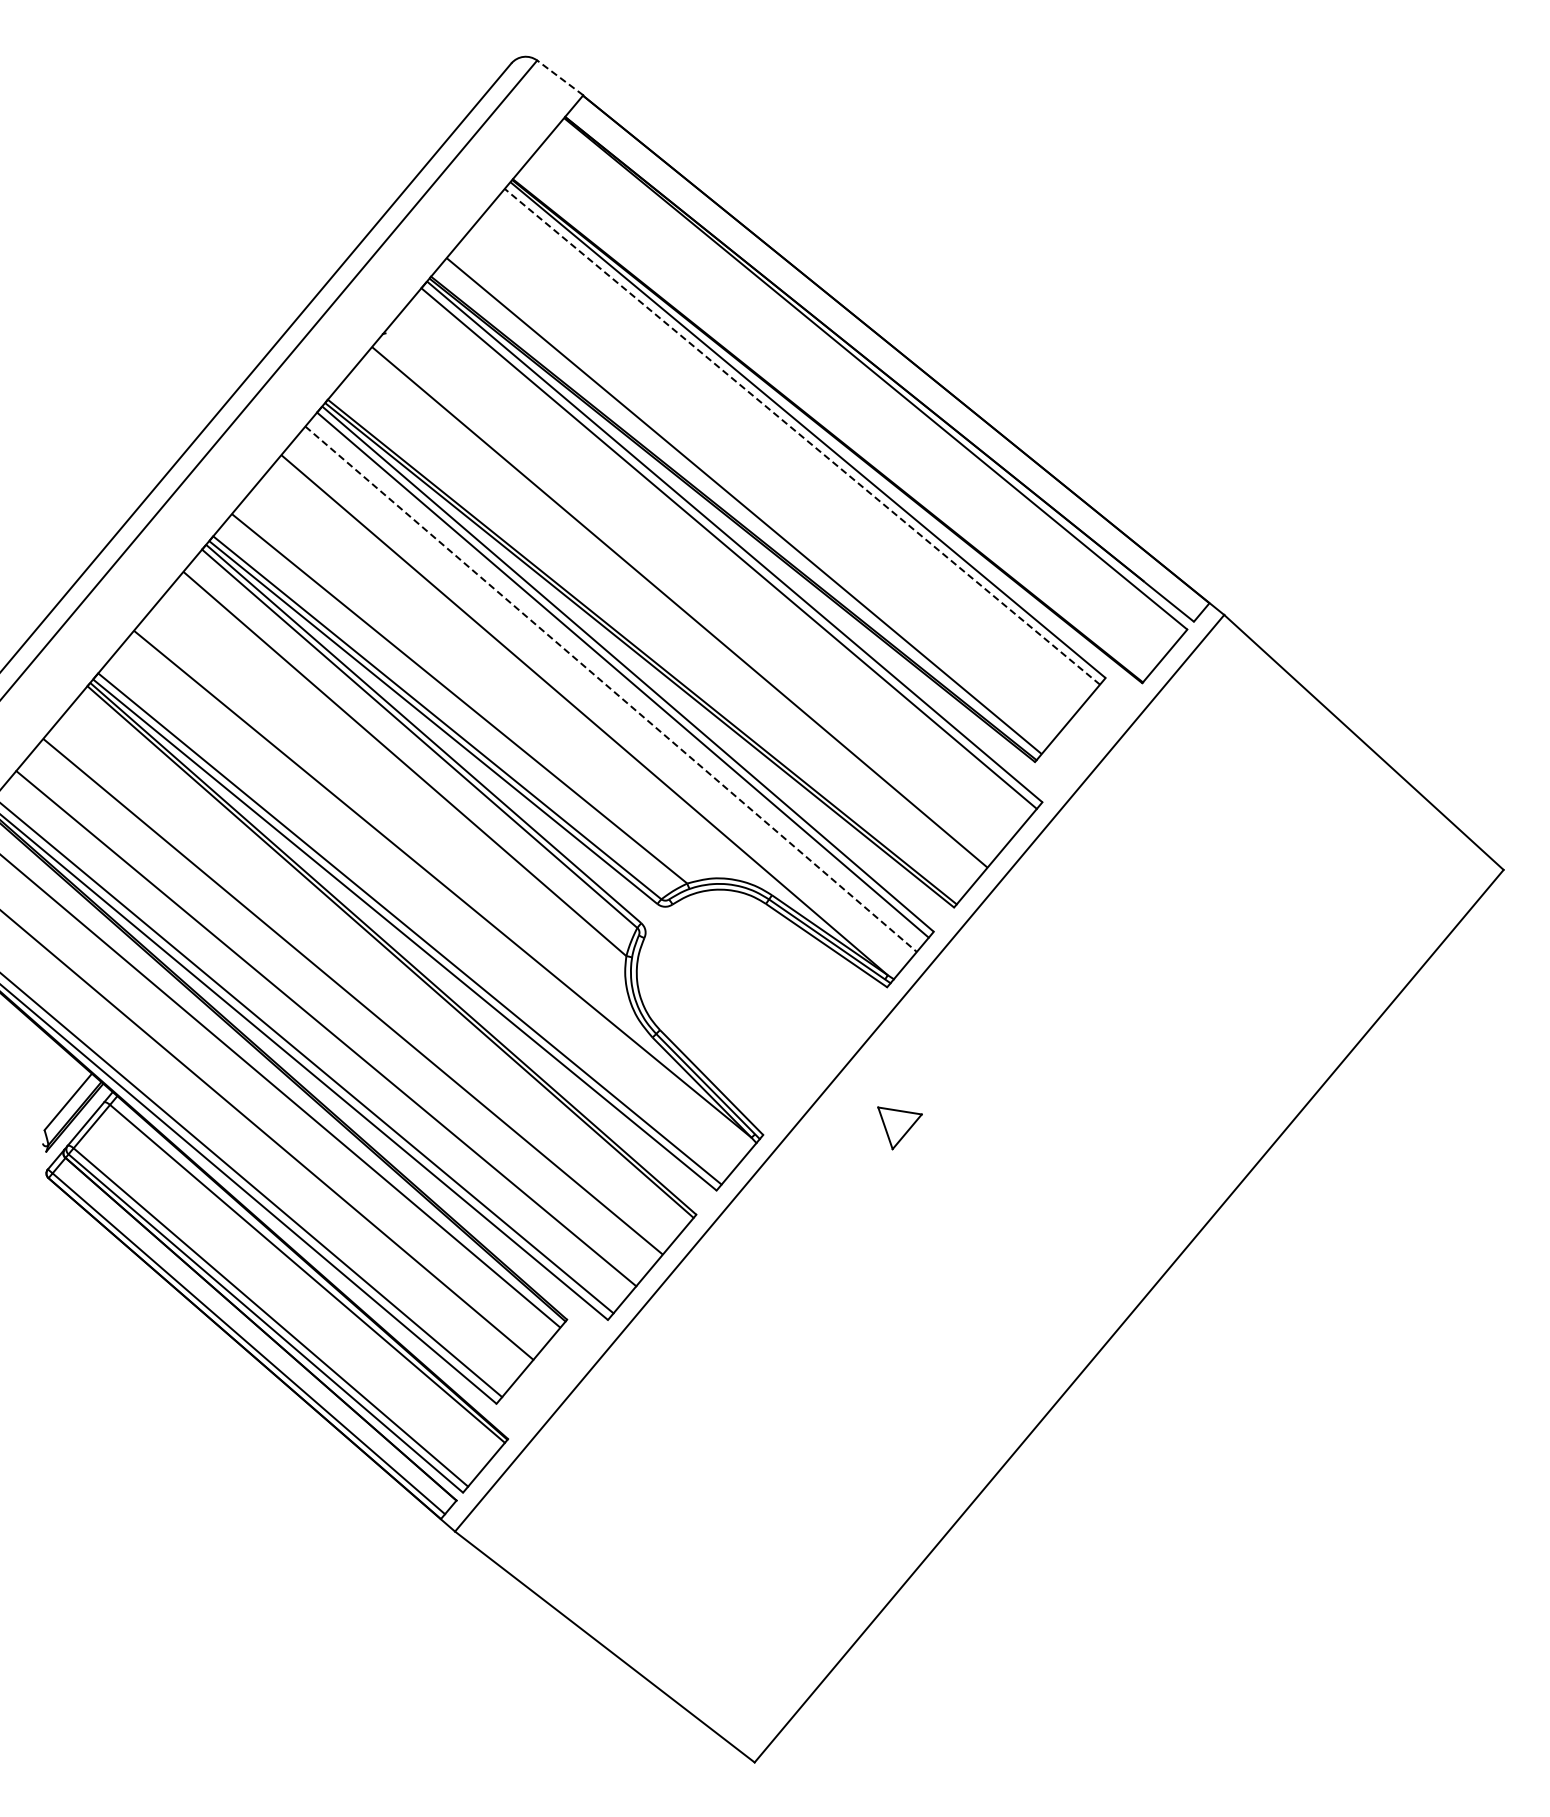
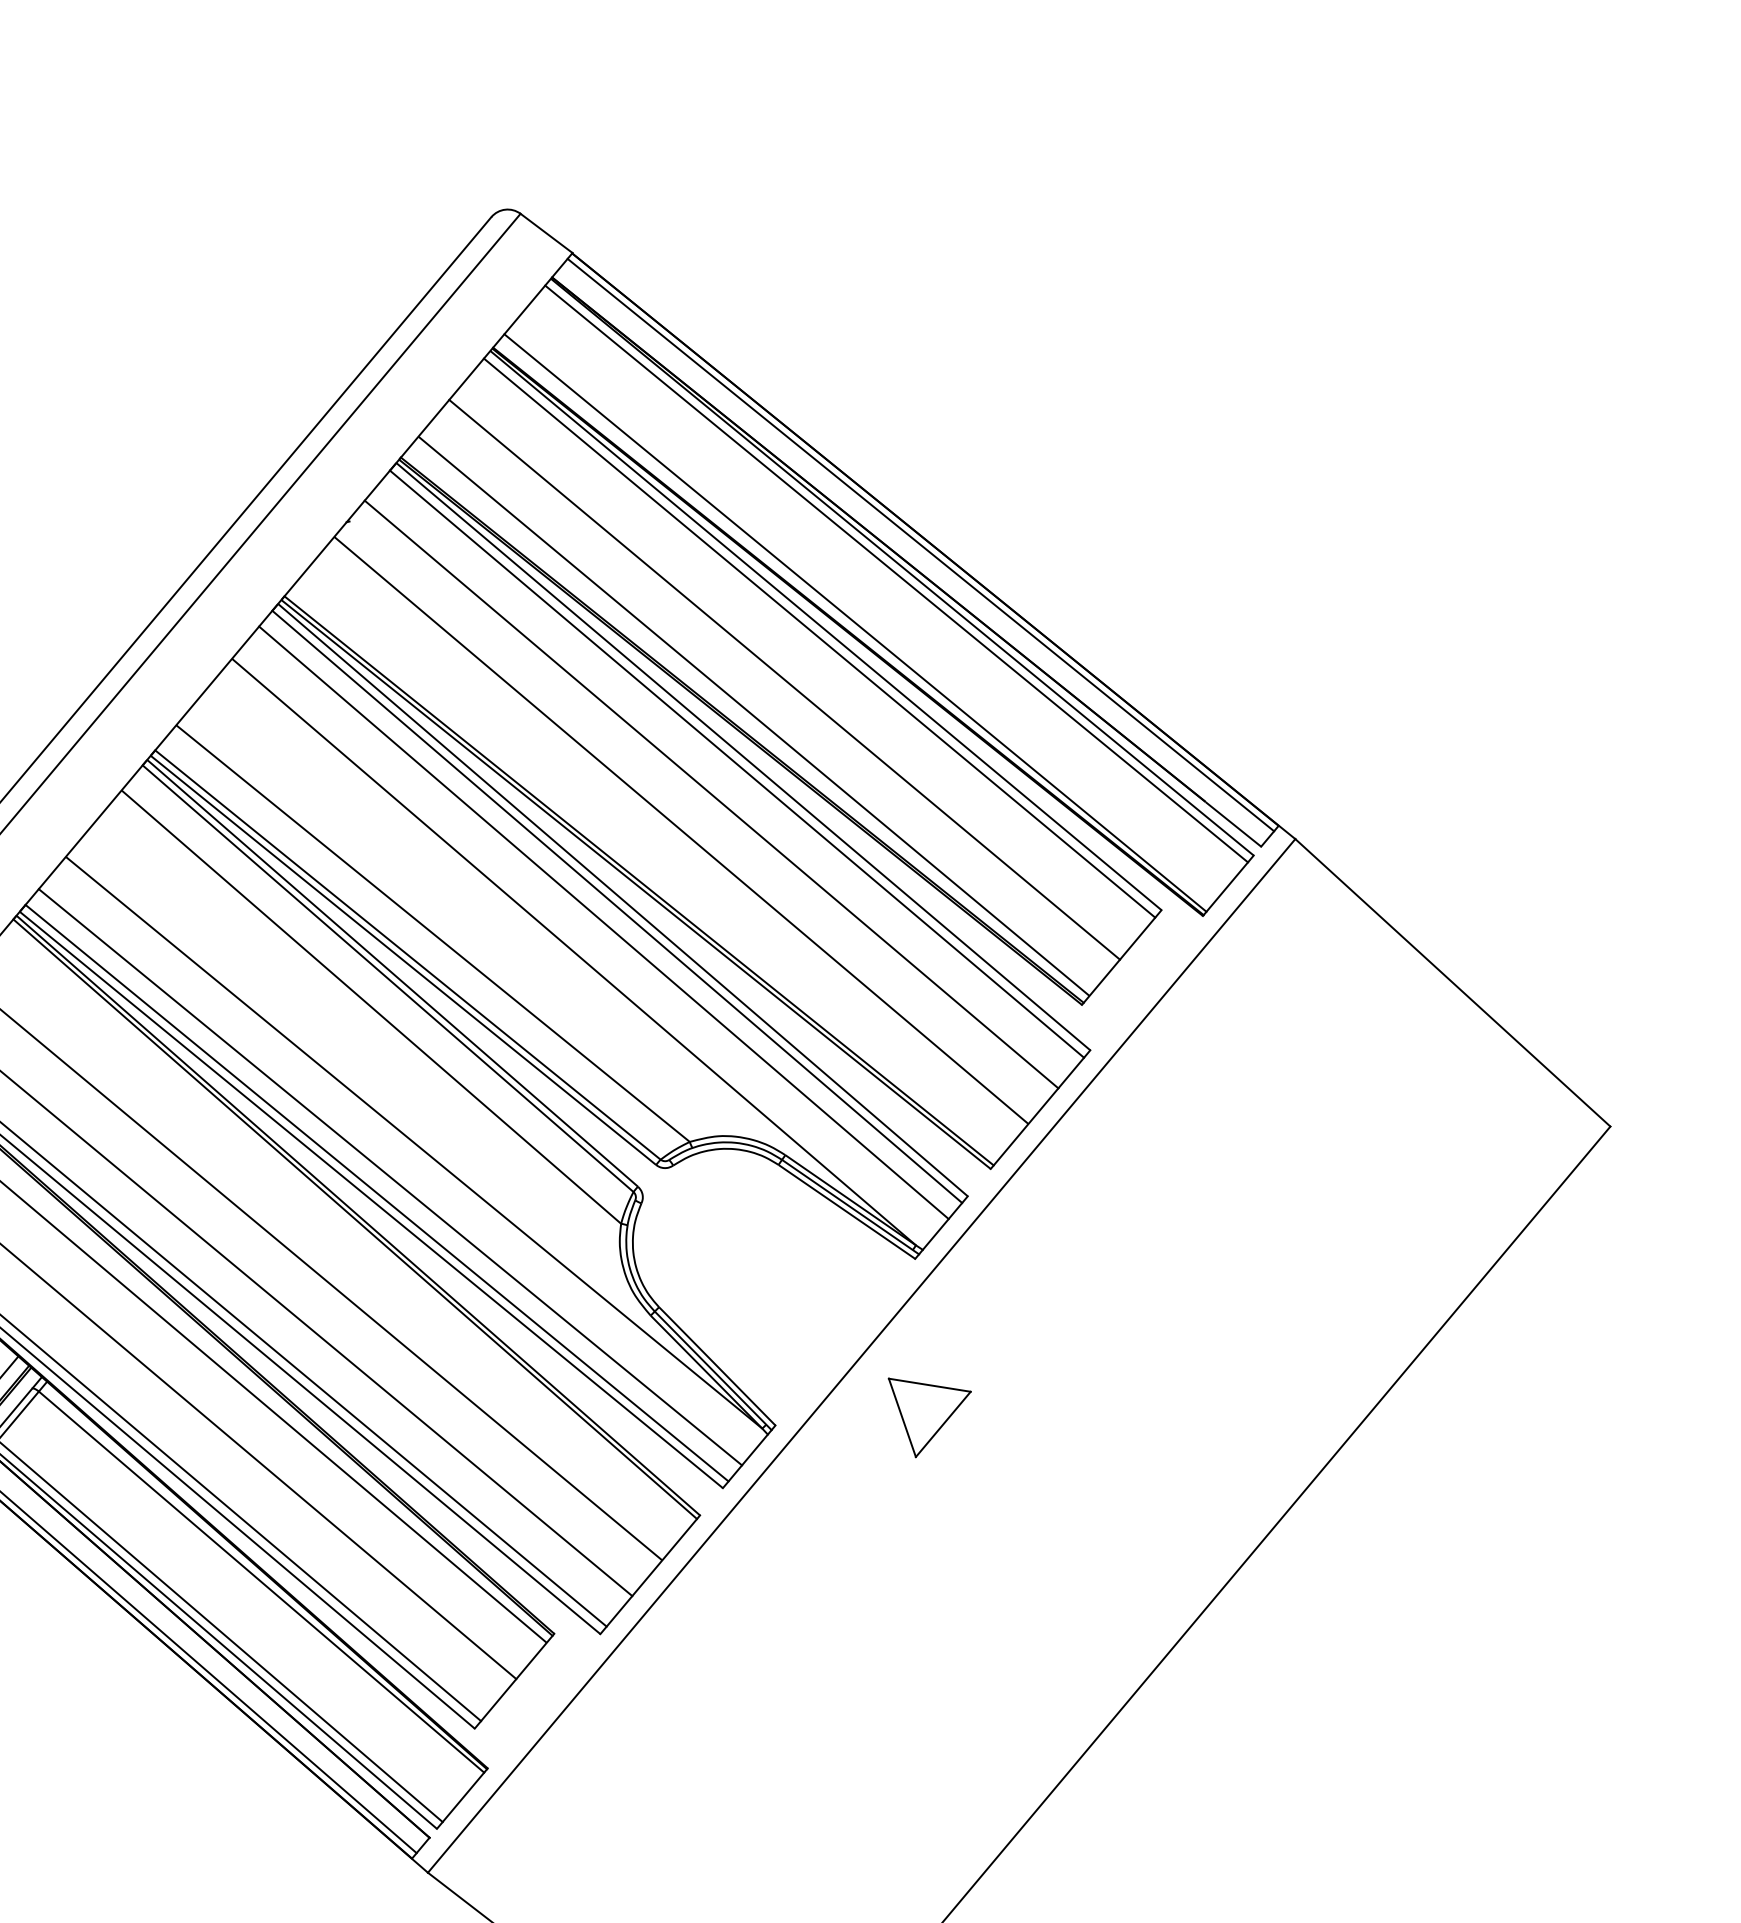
line: (560, 77) -> (546, 232), dashed -> solid
line: (891, 354) -> (920, 545), added
line: (870, 379) -> (896, 573), added
line: (833, 423) -> (854, 623), added
line: (802, 436) -> (819, 637), dashed -> solid
line: (770, 473) -> (783, 679), added
line: (706, 575) -> (711, 794), added
line: (611, 689) -> (604, 923), dashed -> solid
line: (421, 914) -> (390, 1176), added
part: (899, 1128) -> (929, 1418), size x1.67

